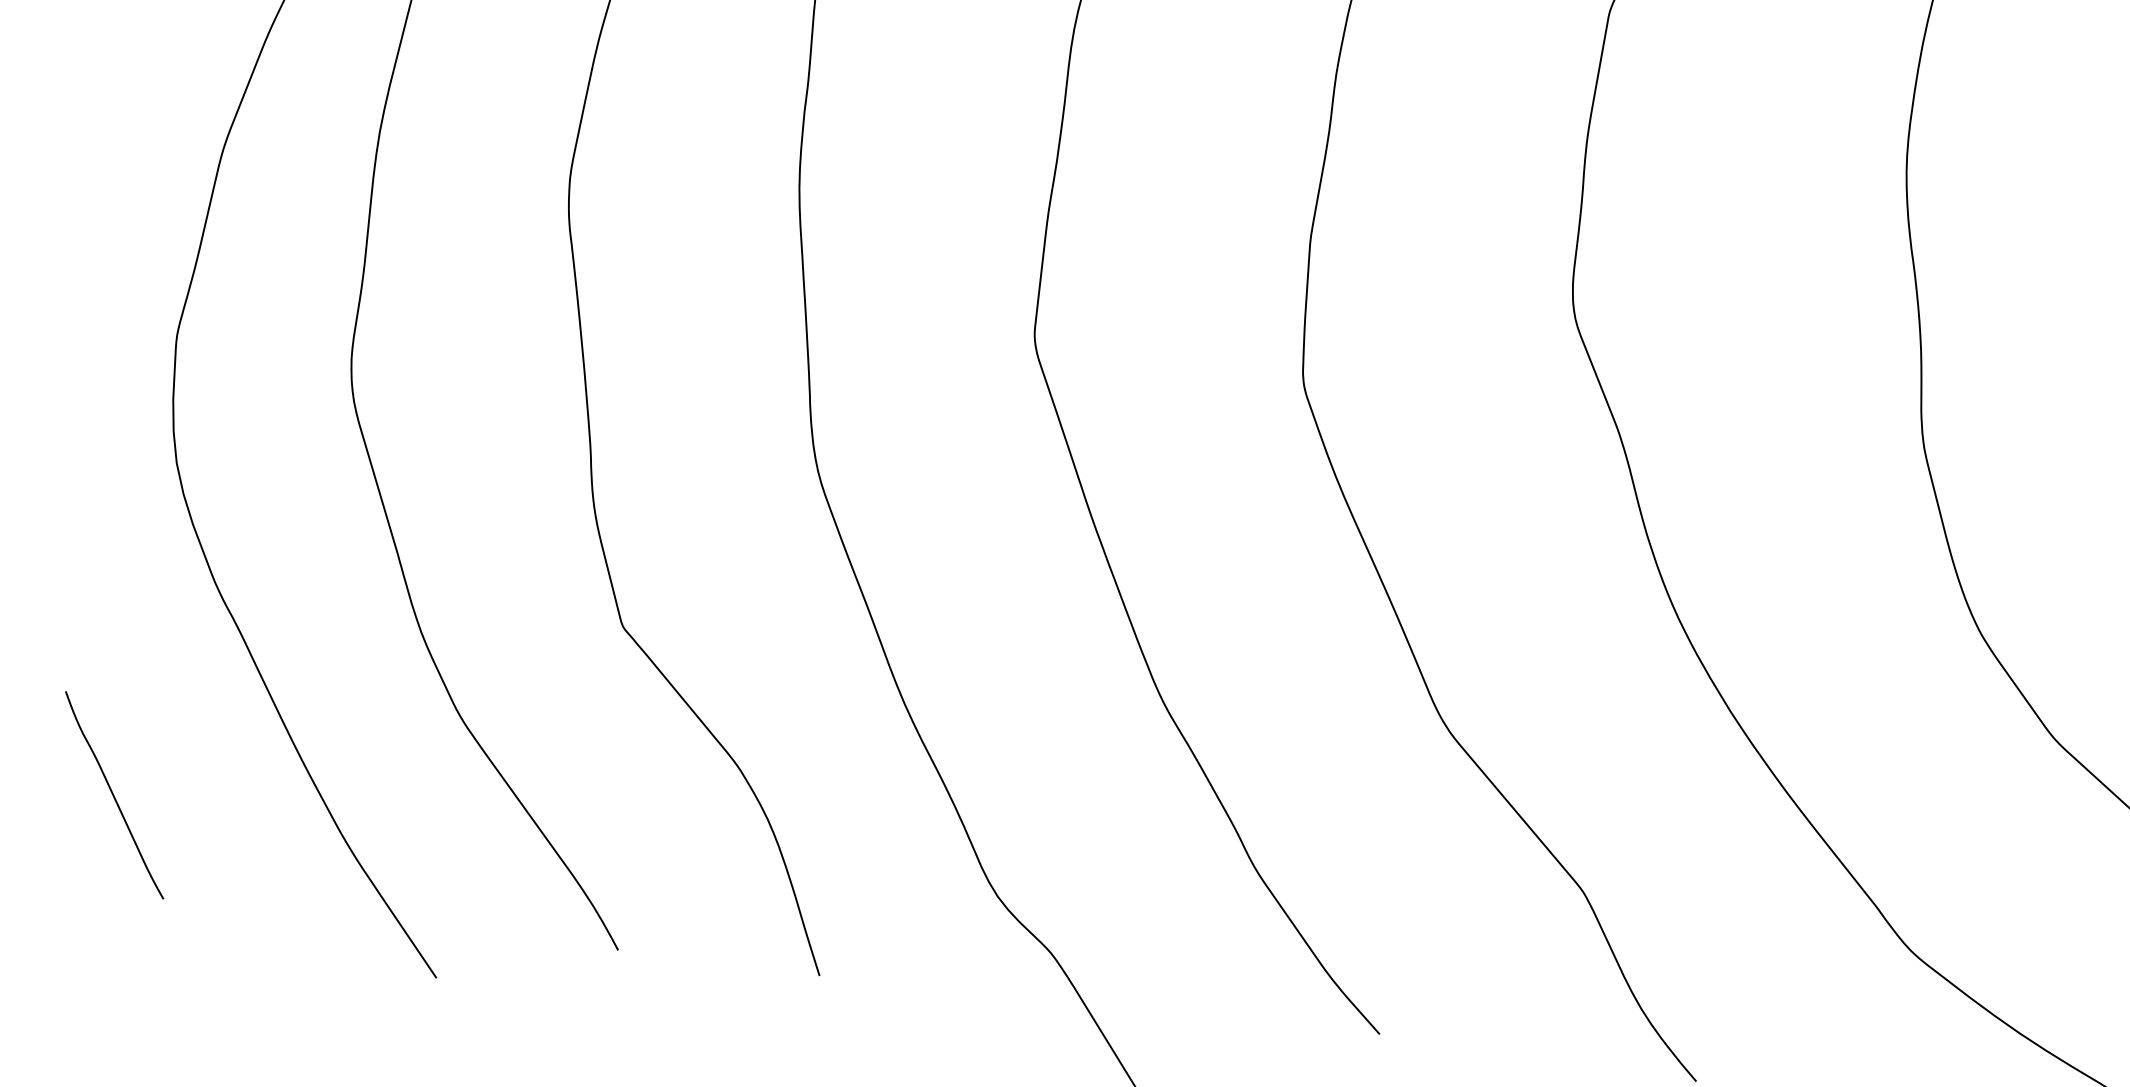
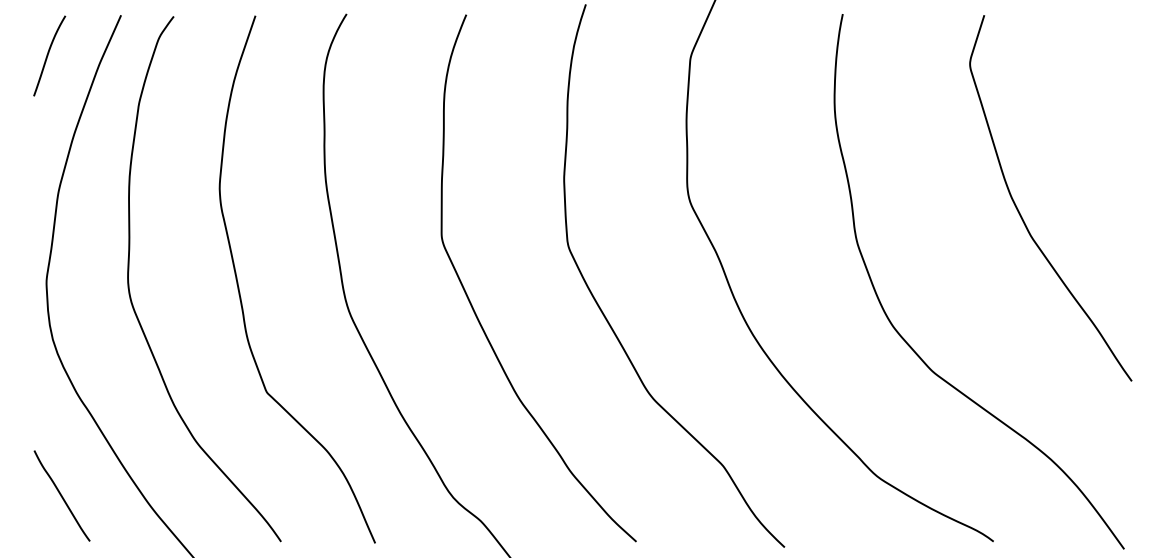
curve: (113, 794) -> (61, 495), moved

